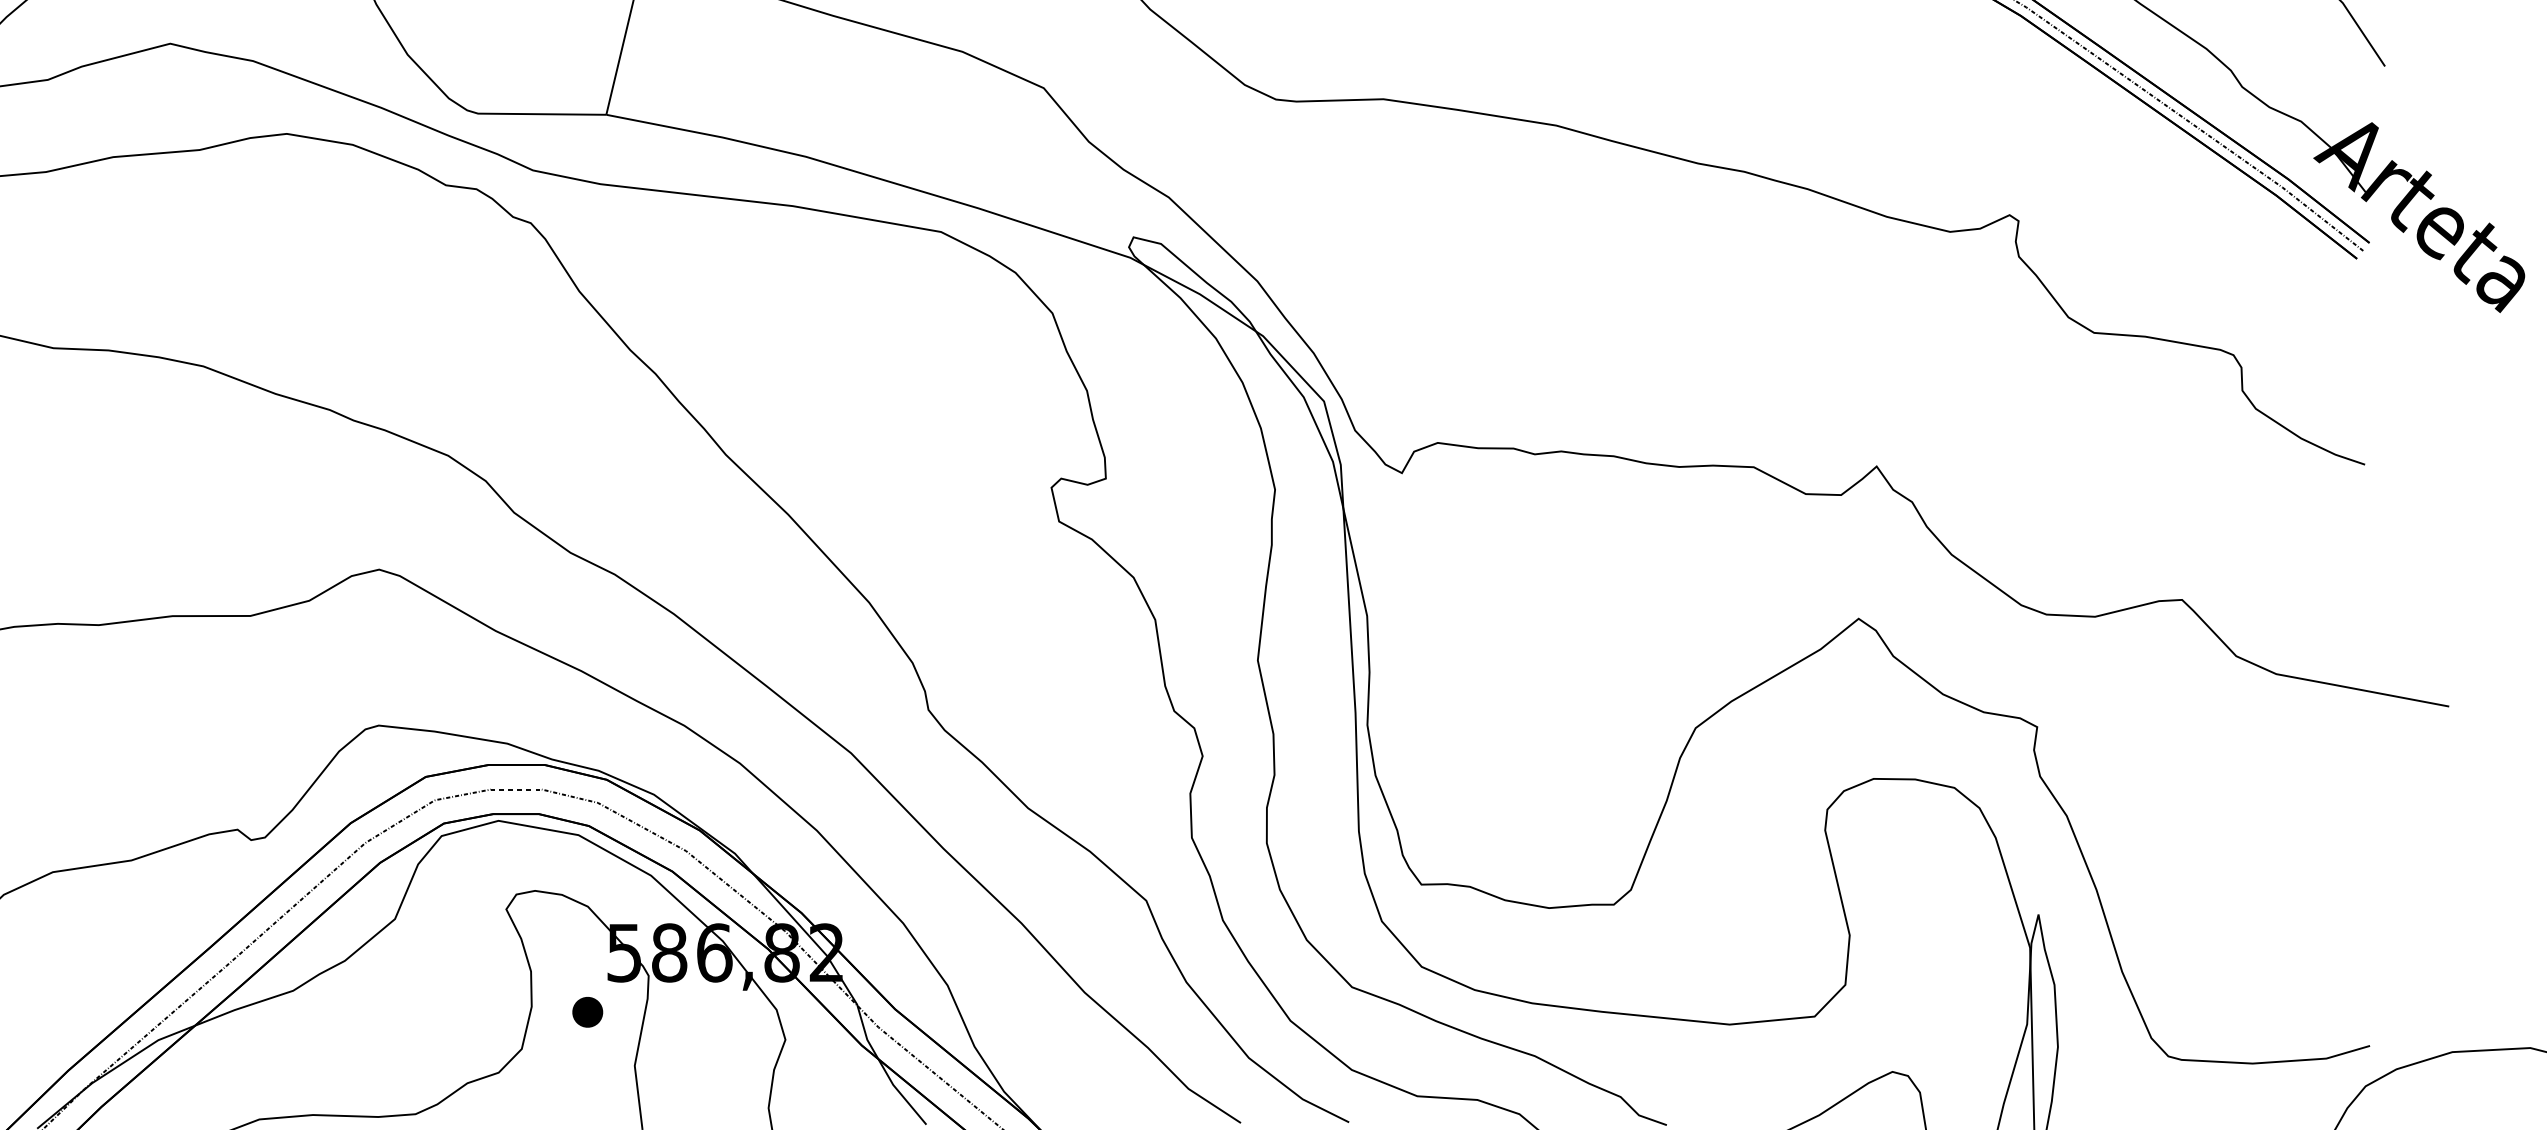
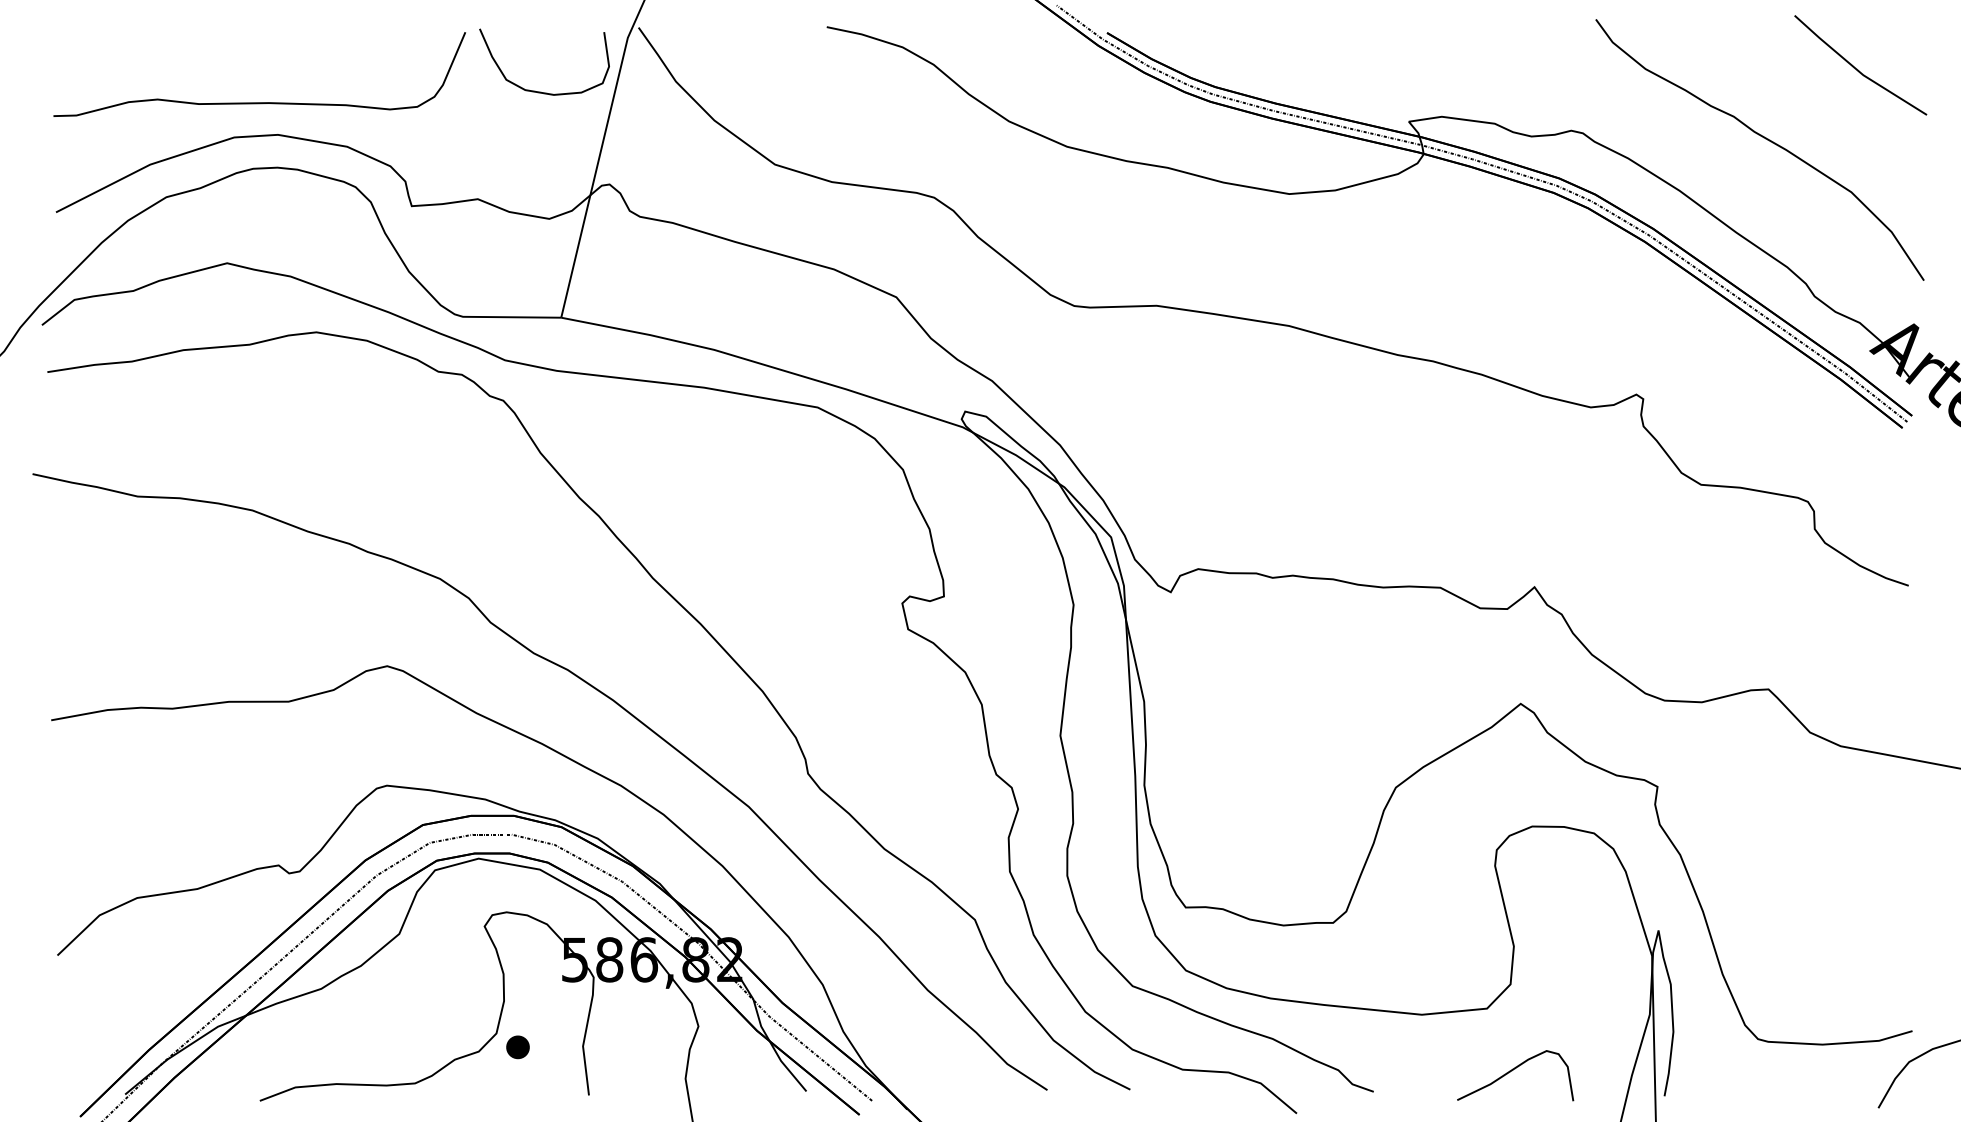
part: (587, 1012) -> (517, 1047), moved

